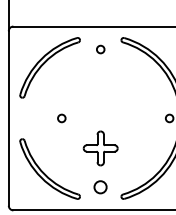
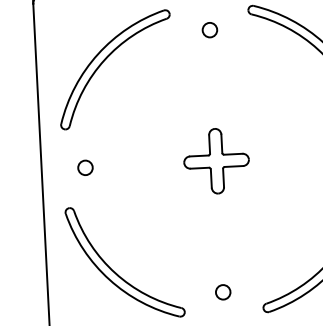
circle: (61, 118) -> (84, 167), moved
part: (100, 148) -> (216, 161), moved
circle: (100, 187) -> (222, 292), size x0.62

